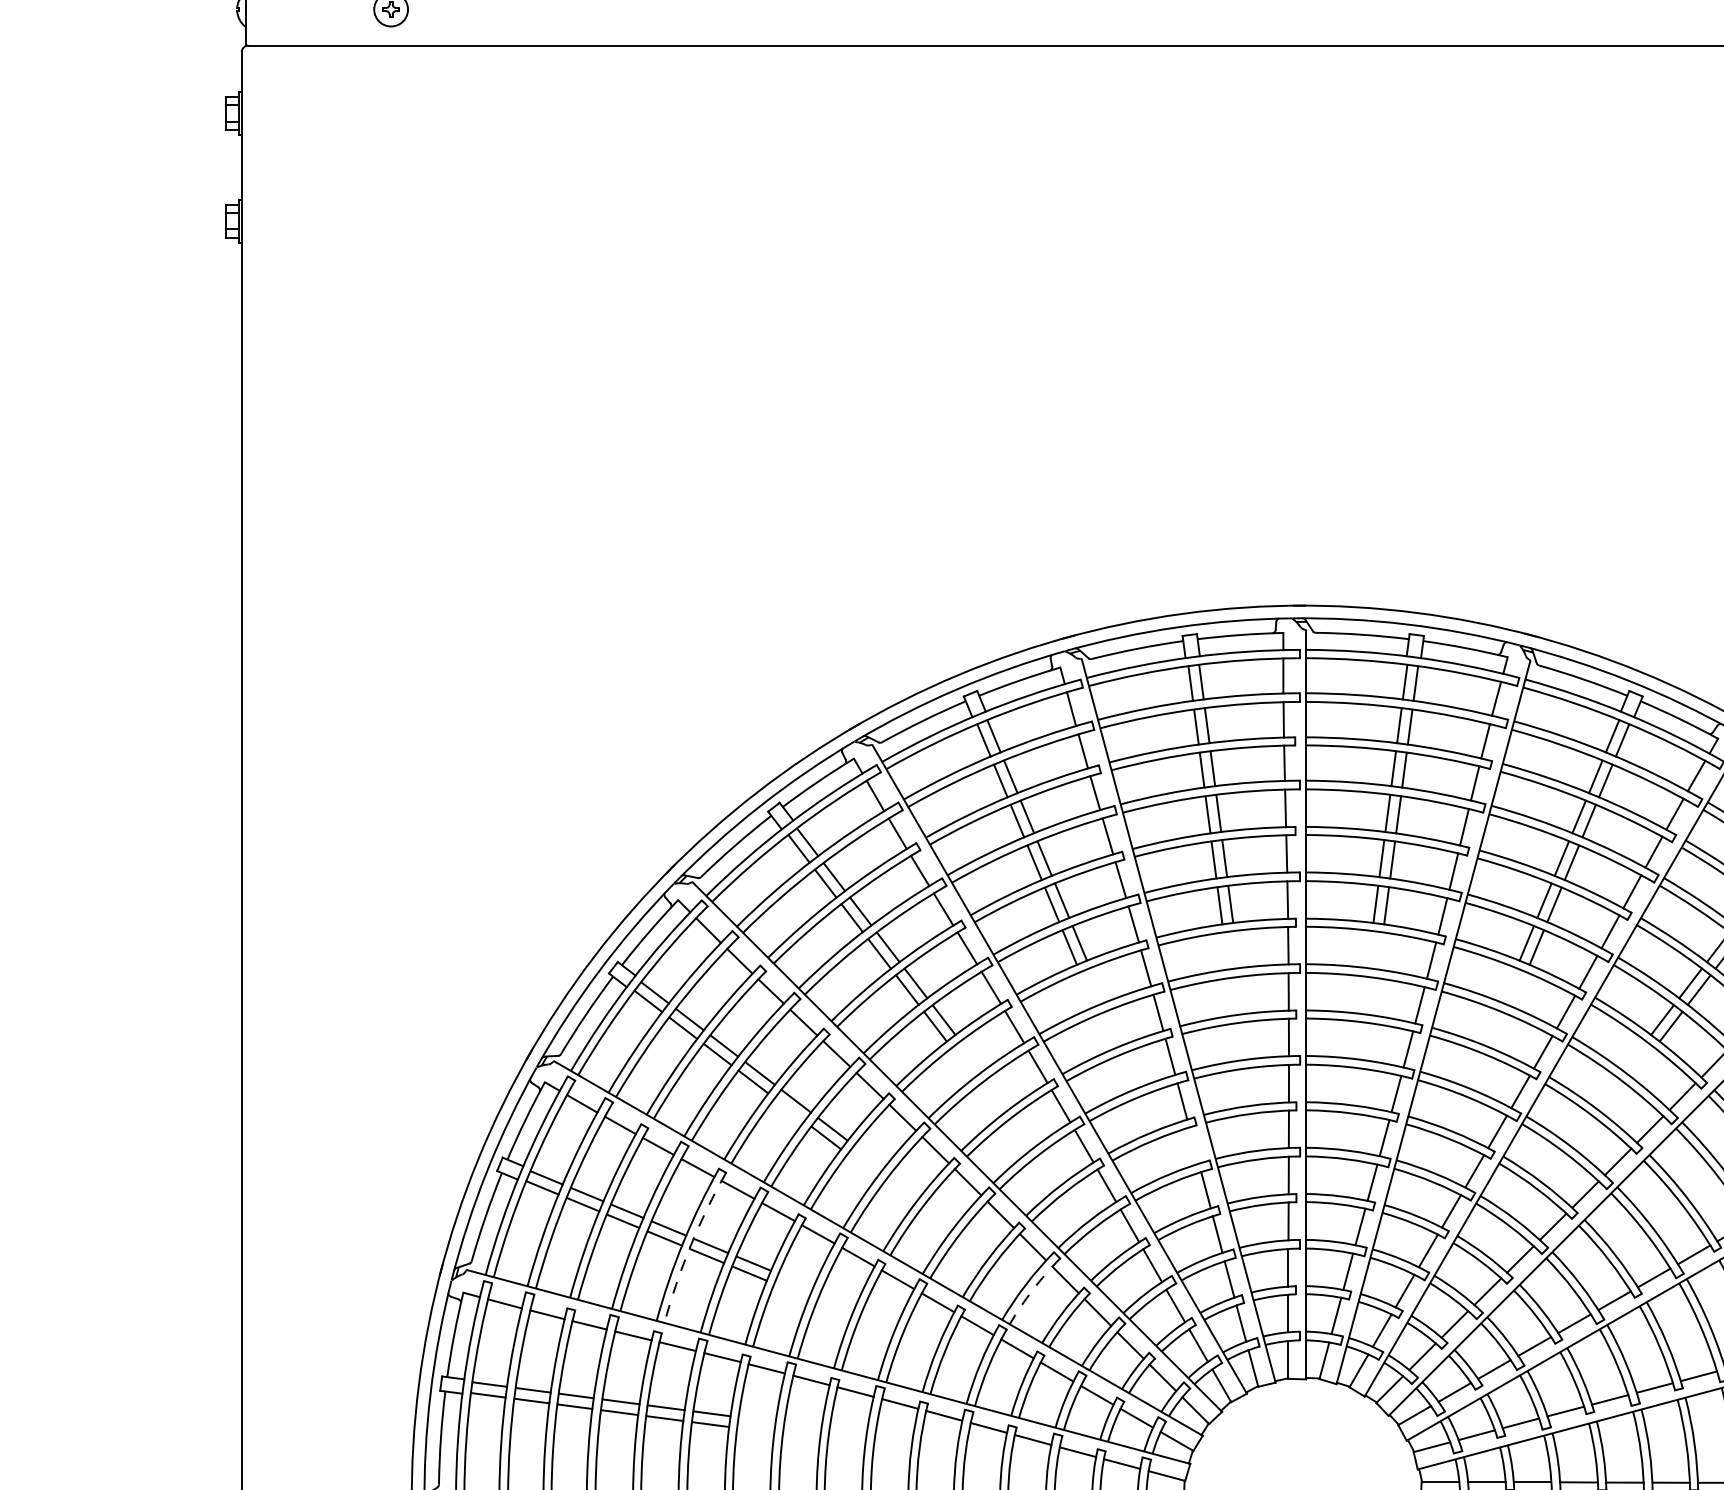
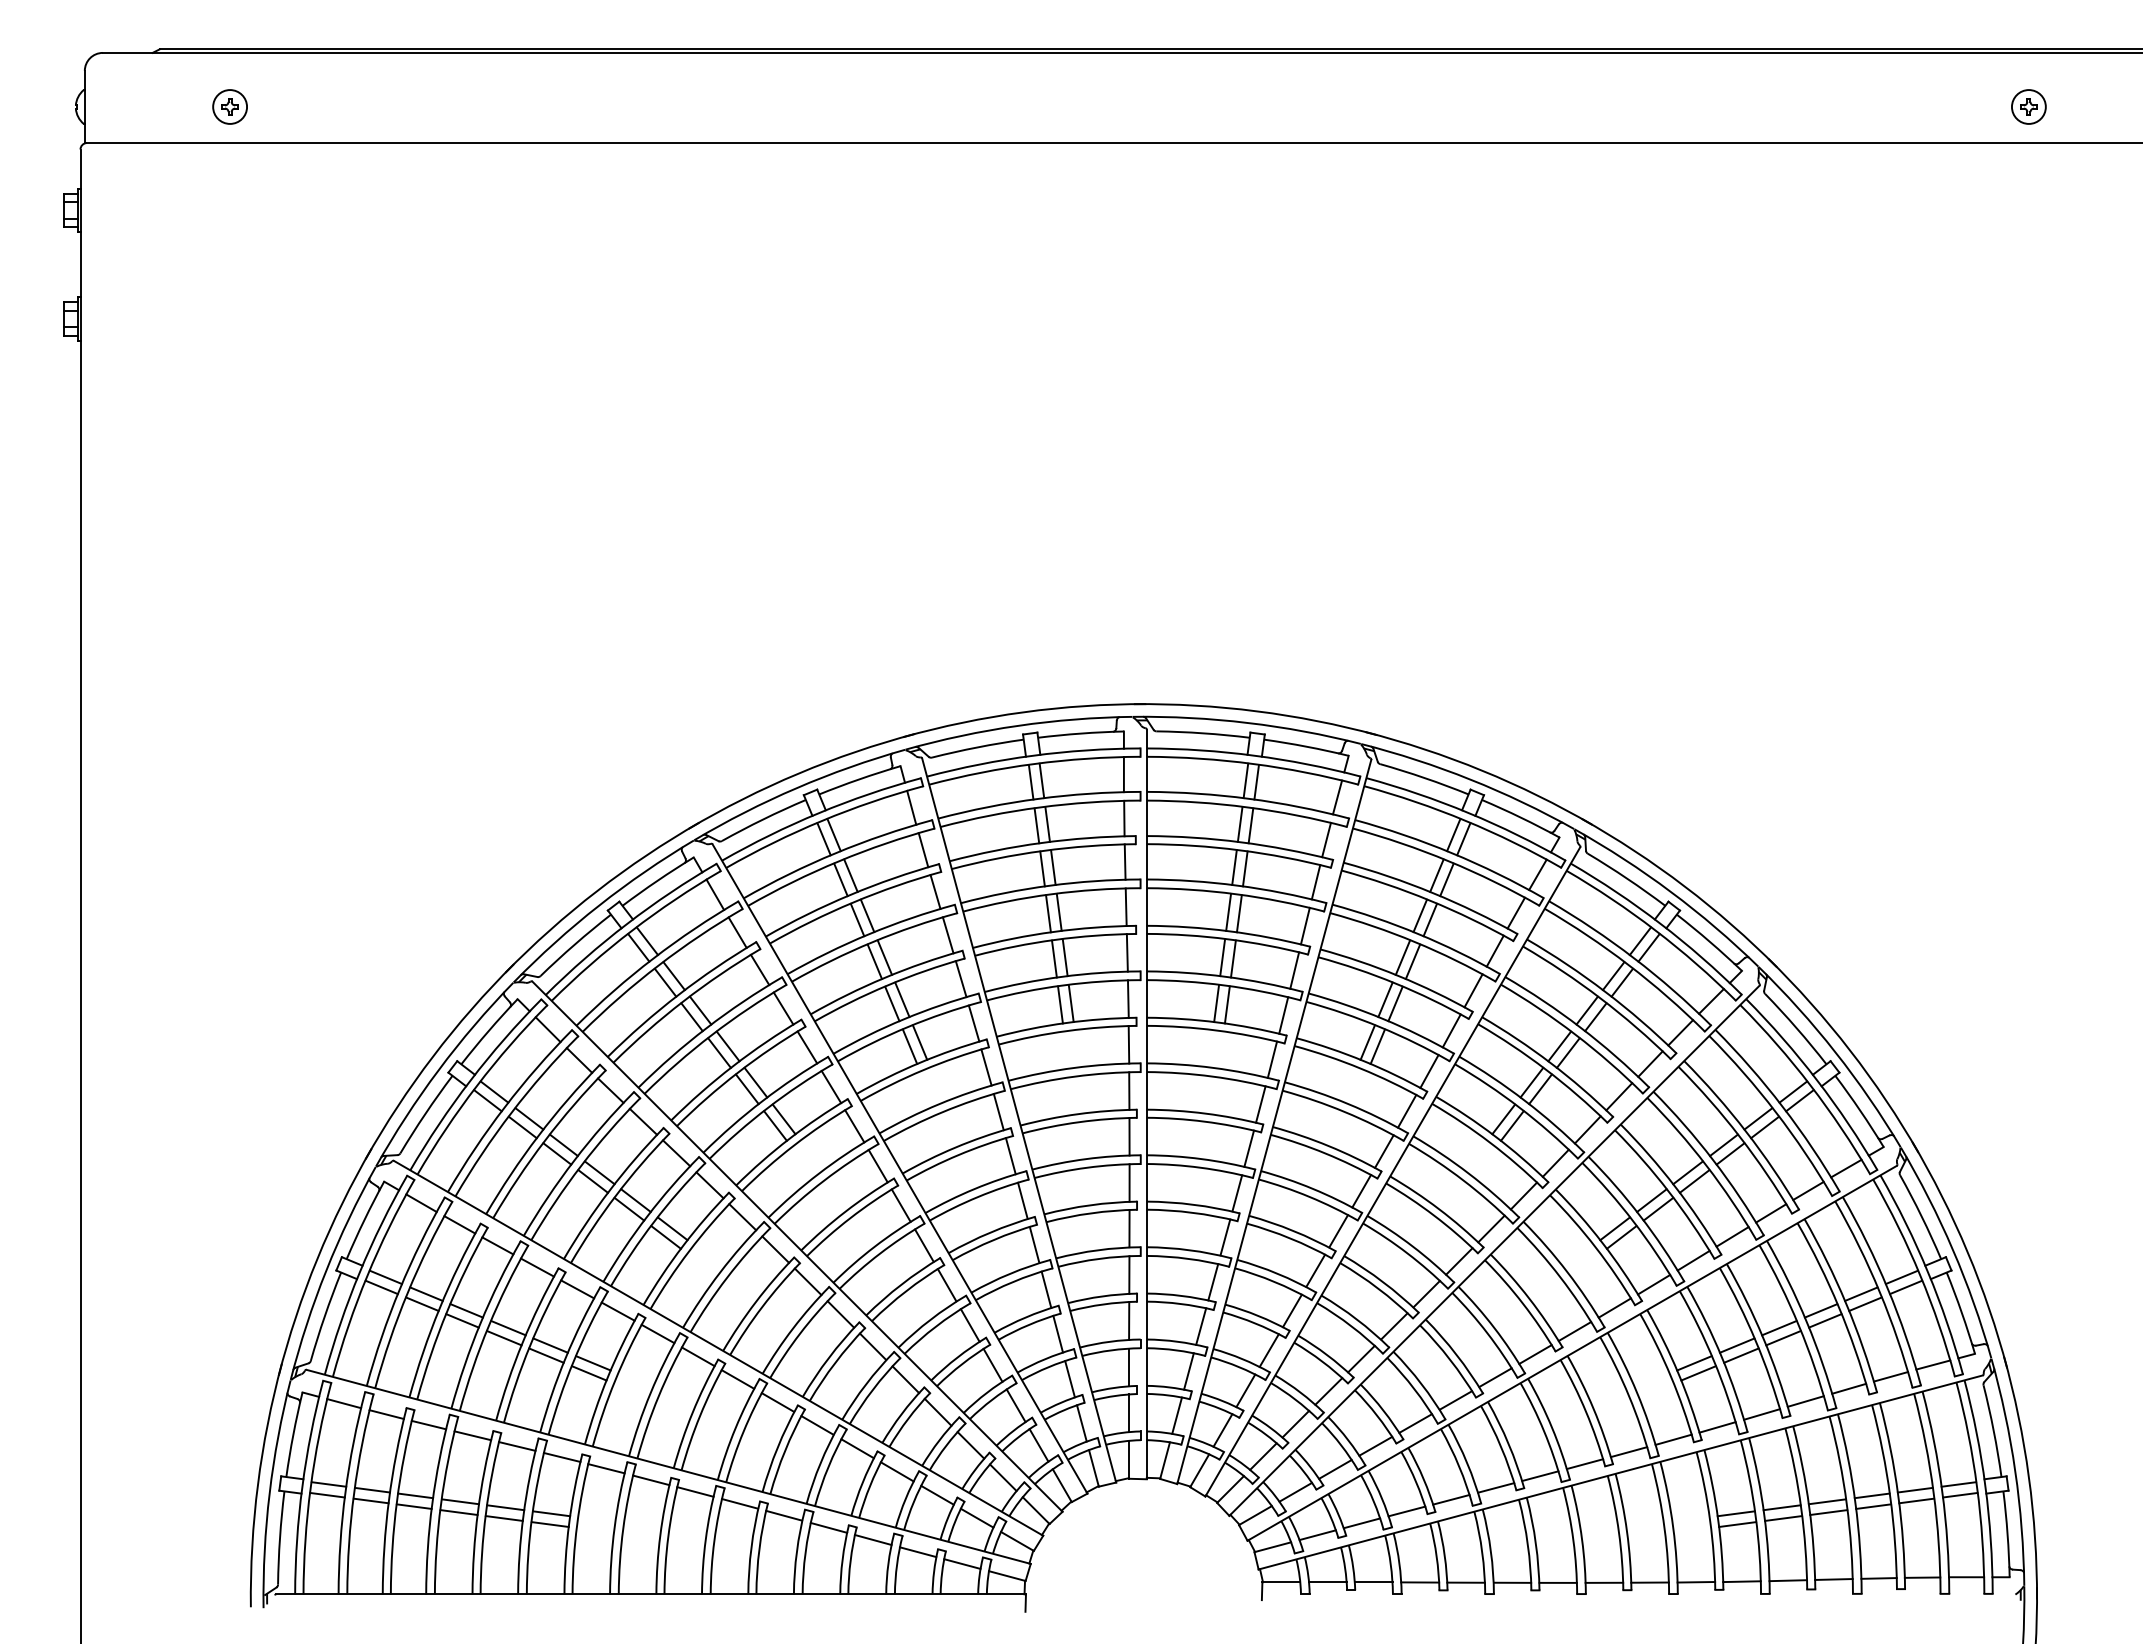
line: (789, 1109) -> (629, 1208), added
line: (1194, 1145) -> (1034, 1244), added
arc: (690, 1245) -> (530, 1345), dashed -> solid
arc: (1033, 1289) -> (873, 1389), dashed -> solid

